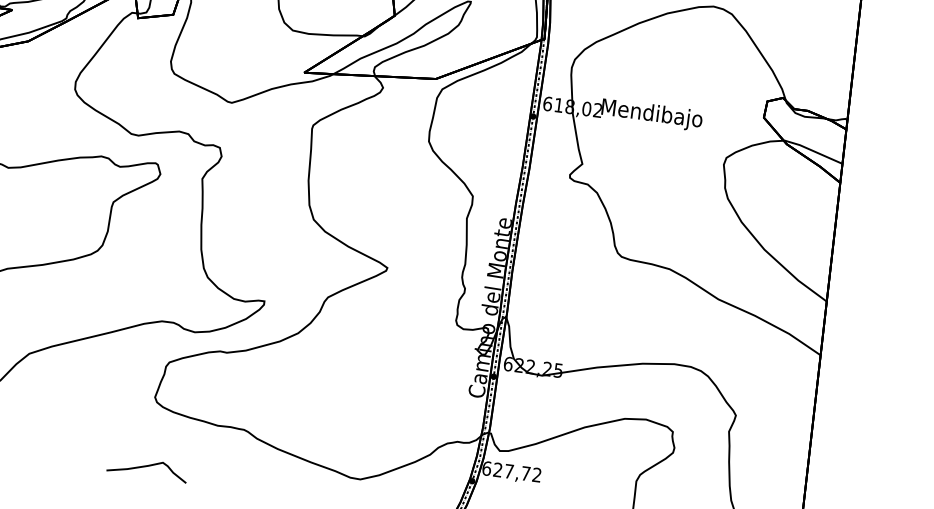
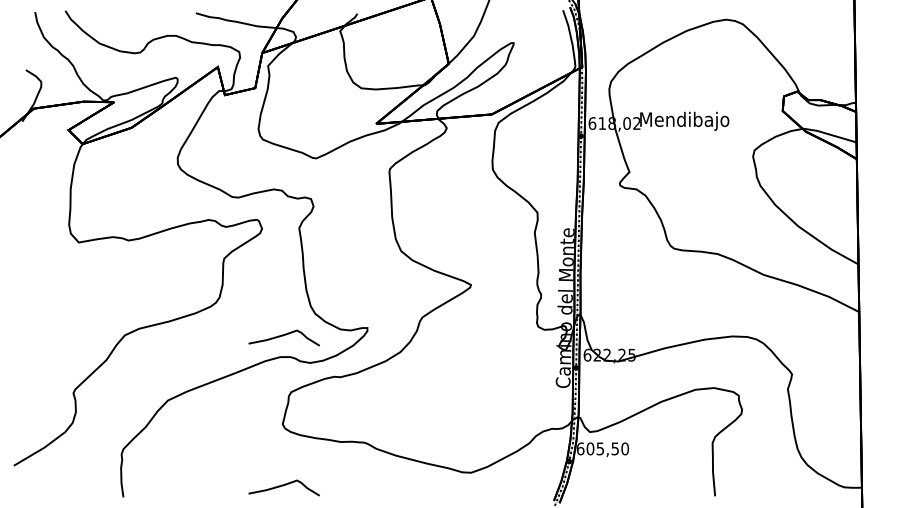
curve: (168, 298) -> (283, 336), added
text: (517, 472) -> (607, 448), 627,72 -> 605,50

